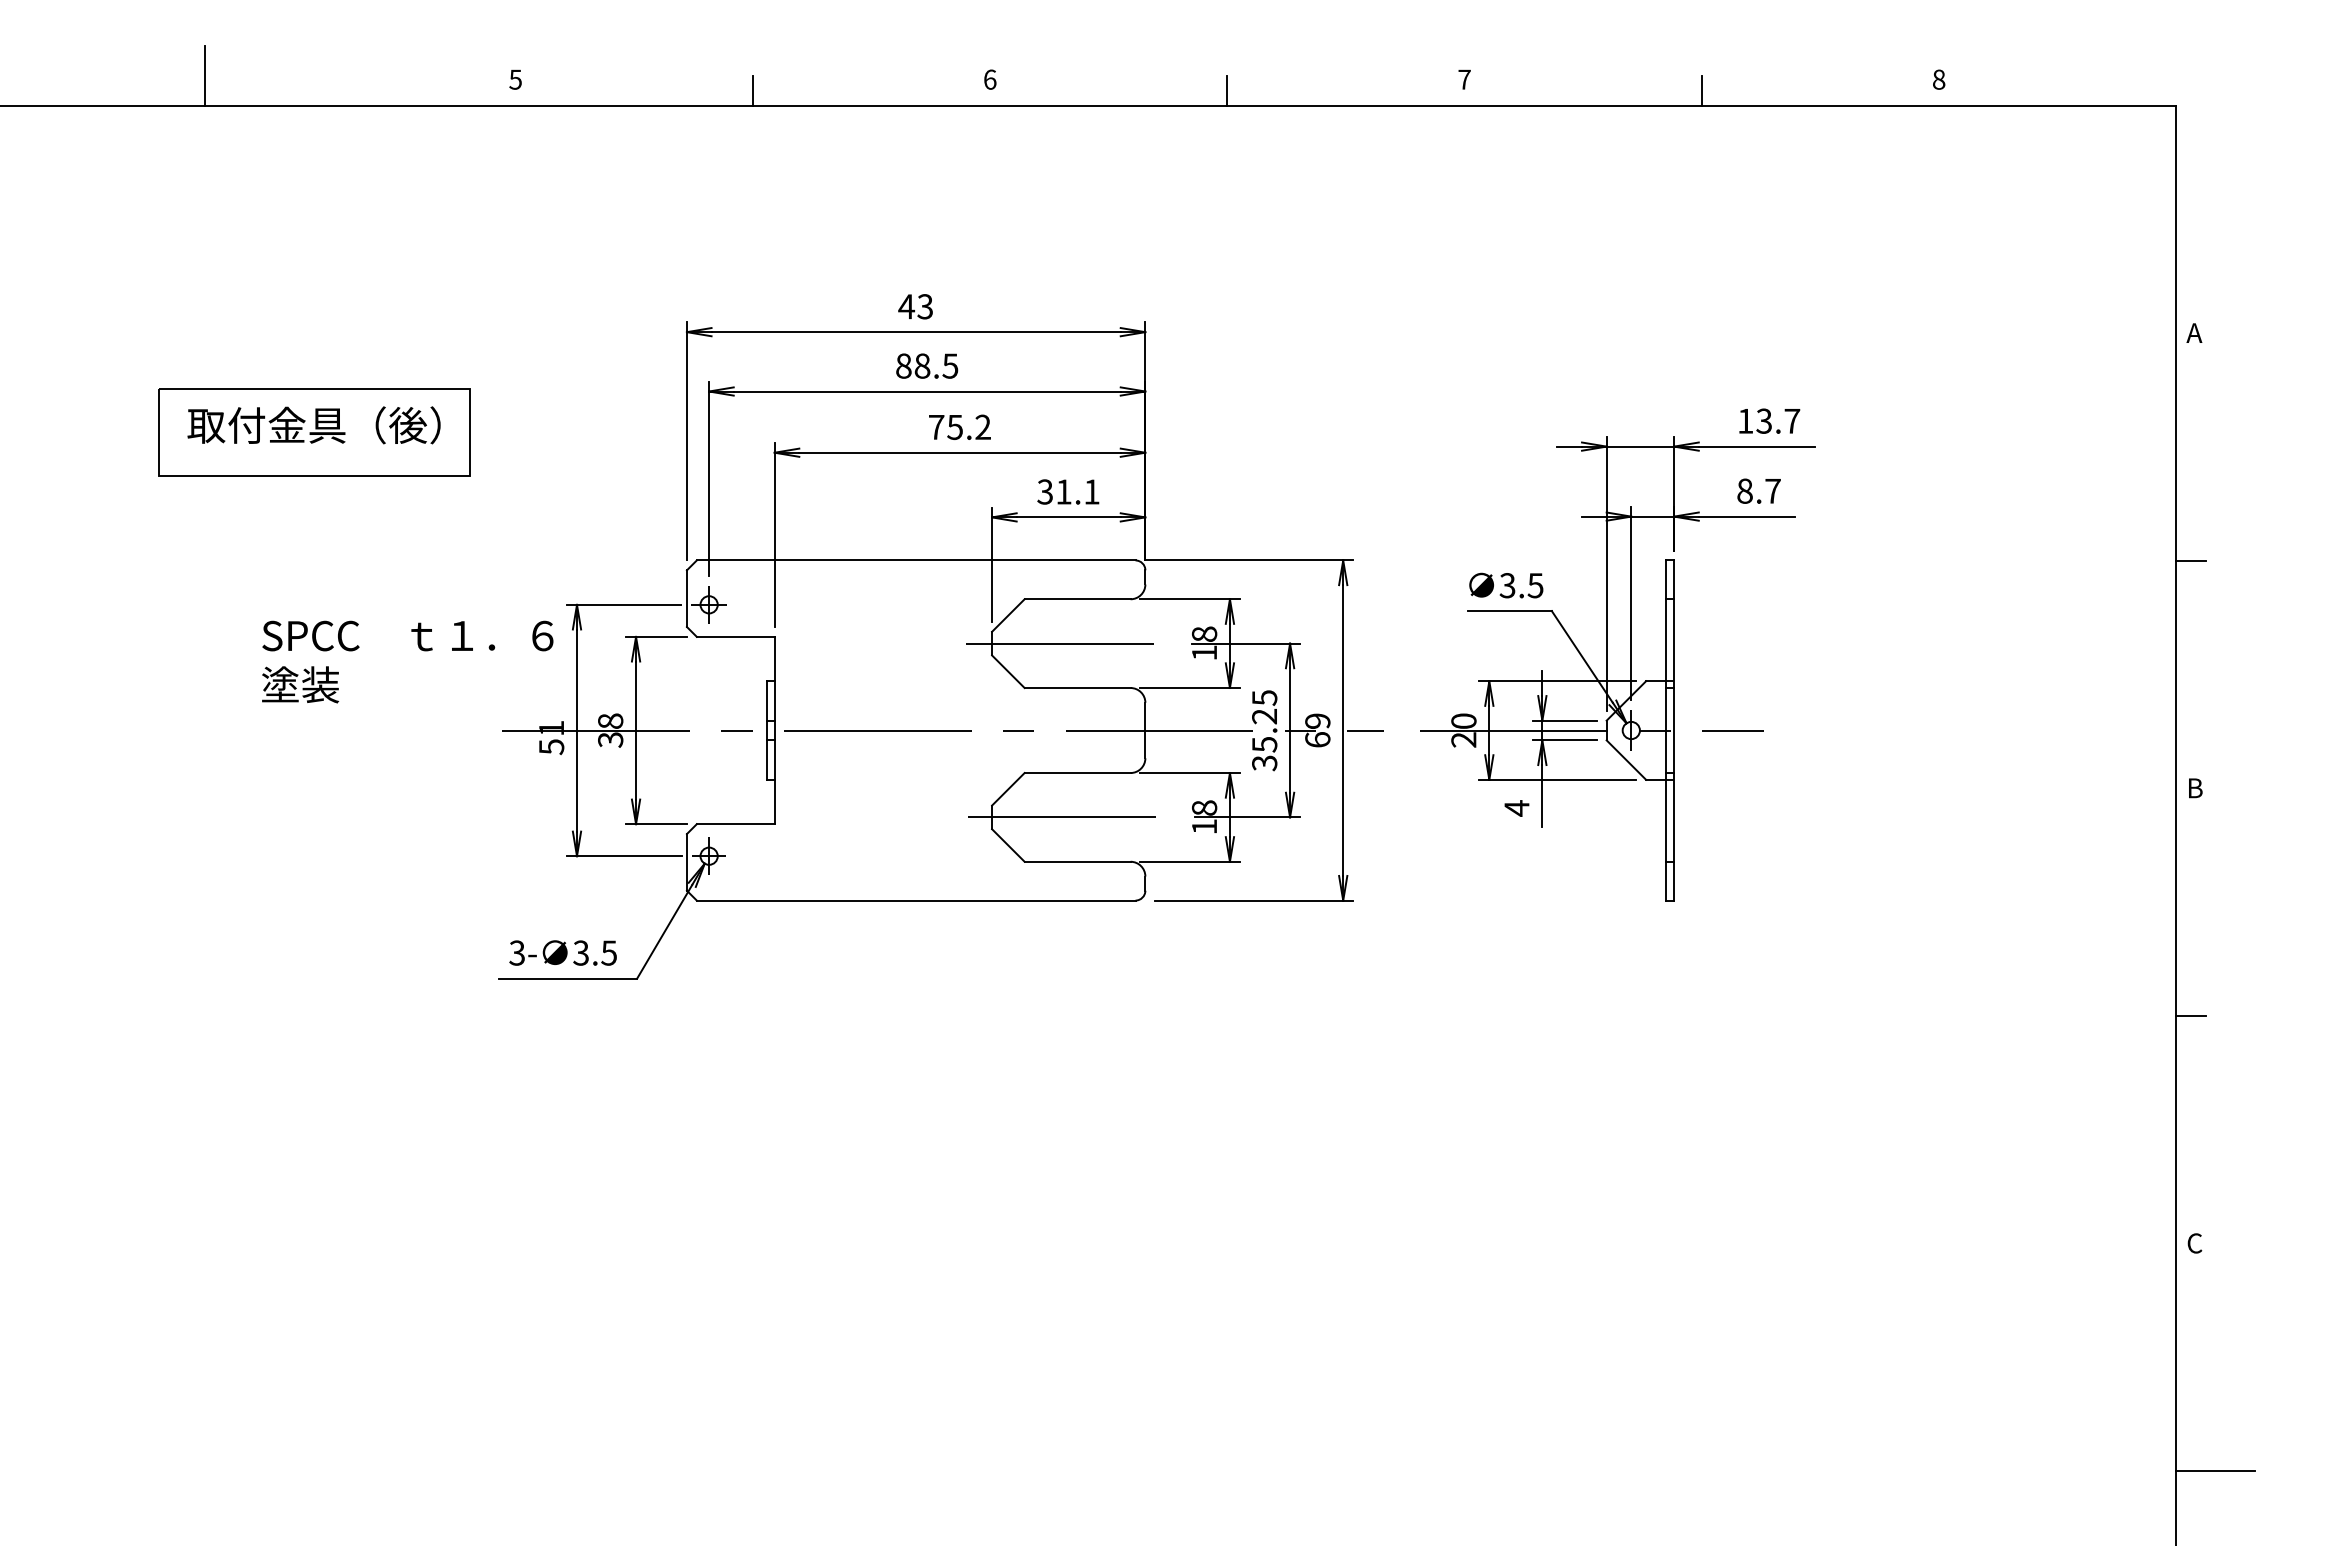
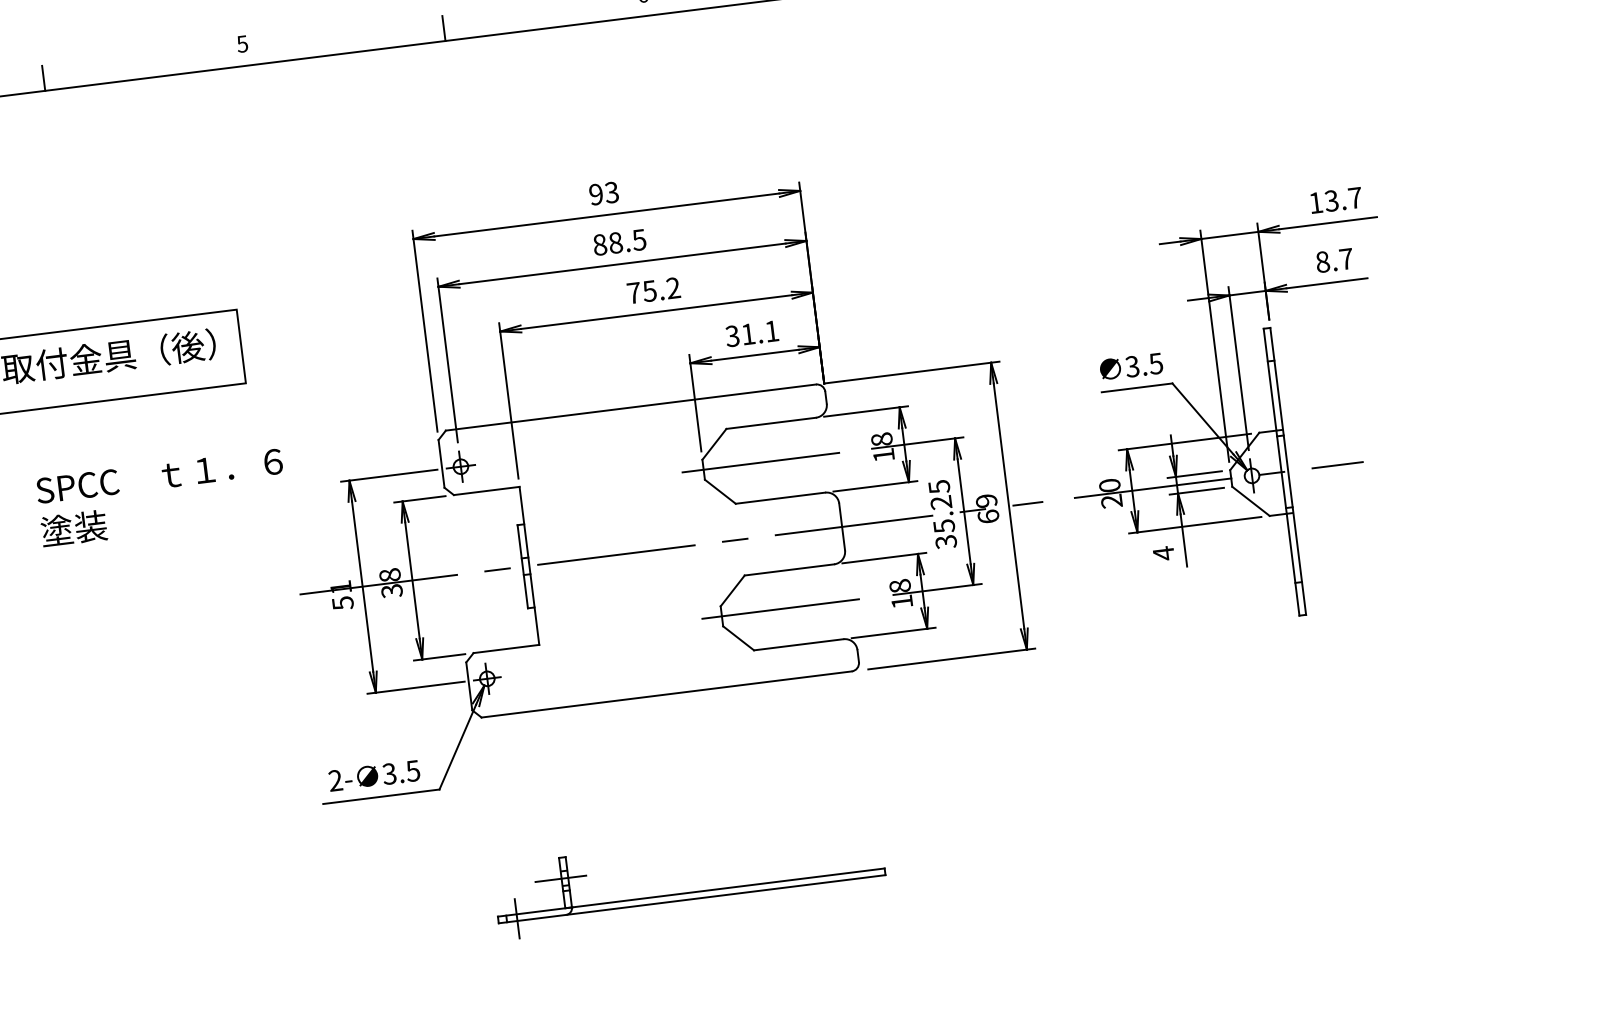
line: (278, 90) -> (43, 78), added
text: (906, 306) -> (596, 194), 43 -> 93
text: (407, 661) -> (161, 497), moved
text: (516, 952) -> (334, 780), 3- -> 2-
part: (915, 1134) -> (690, 891), added

